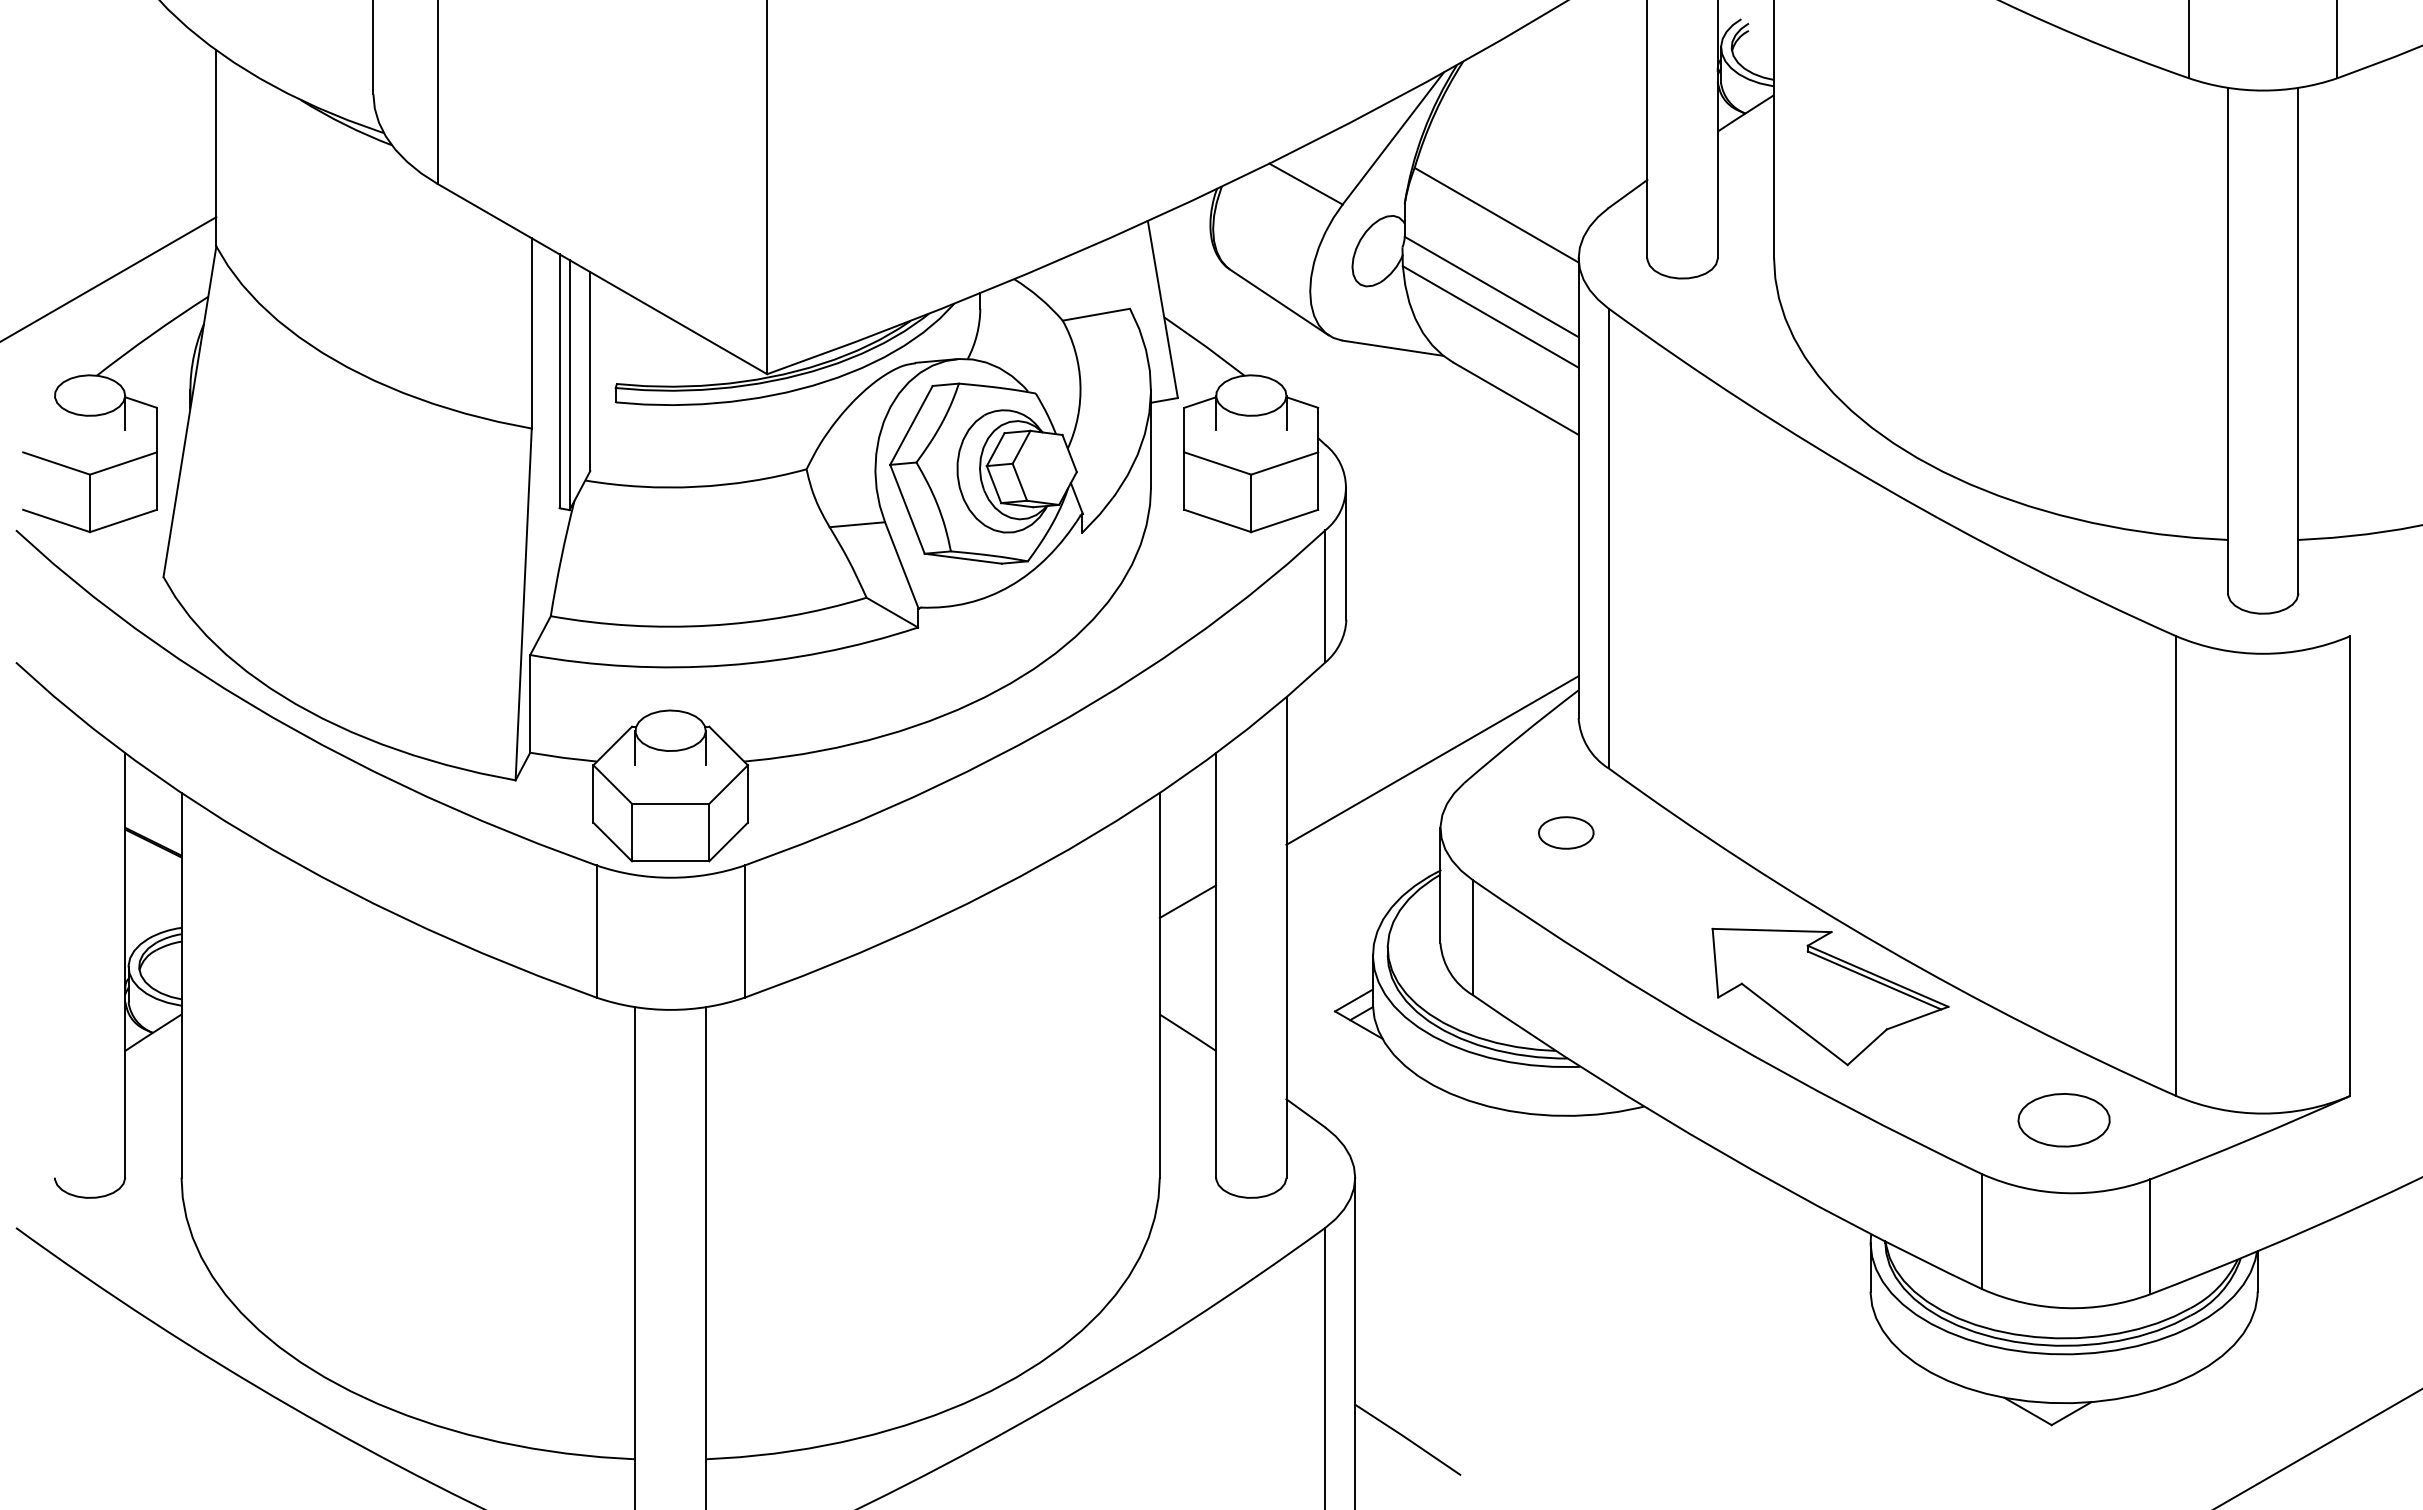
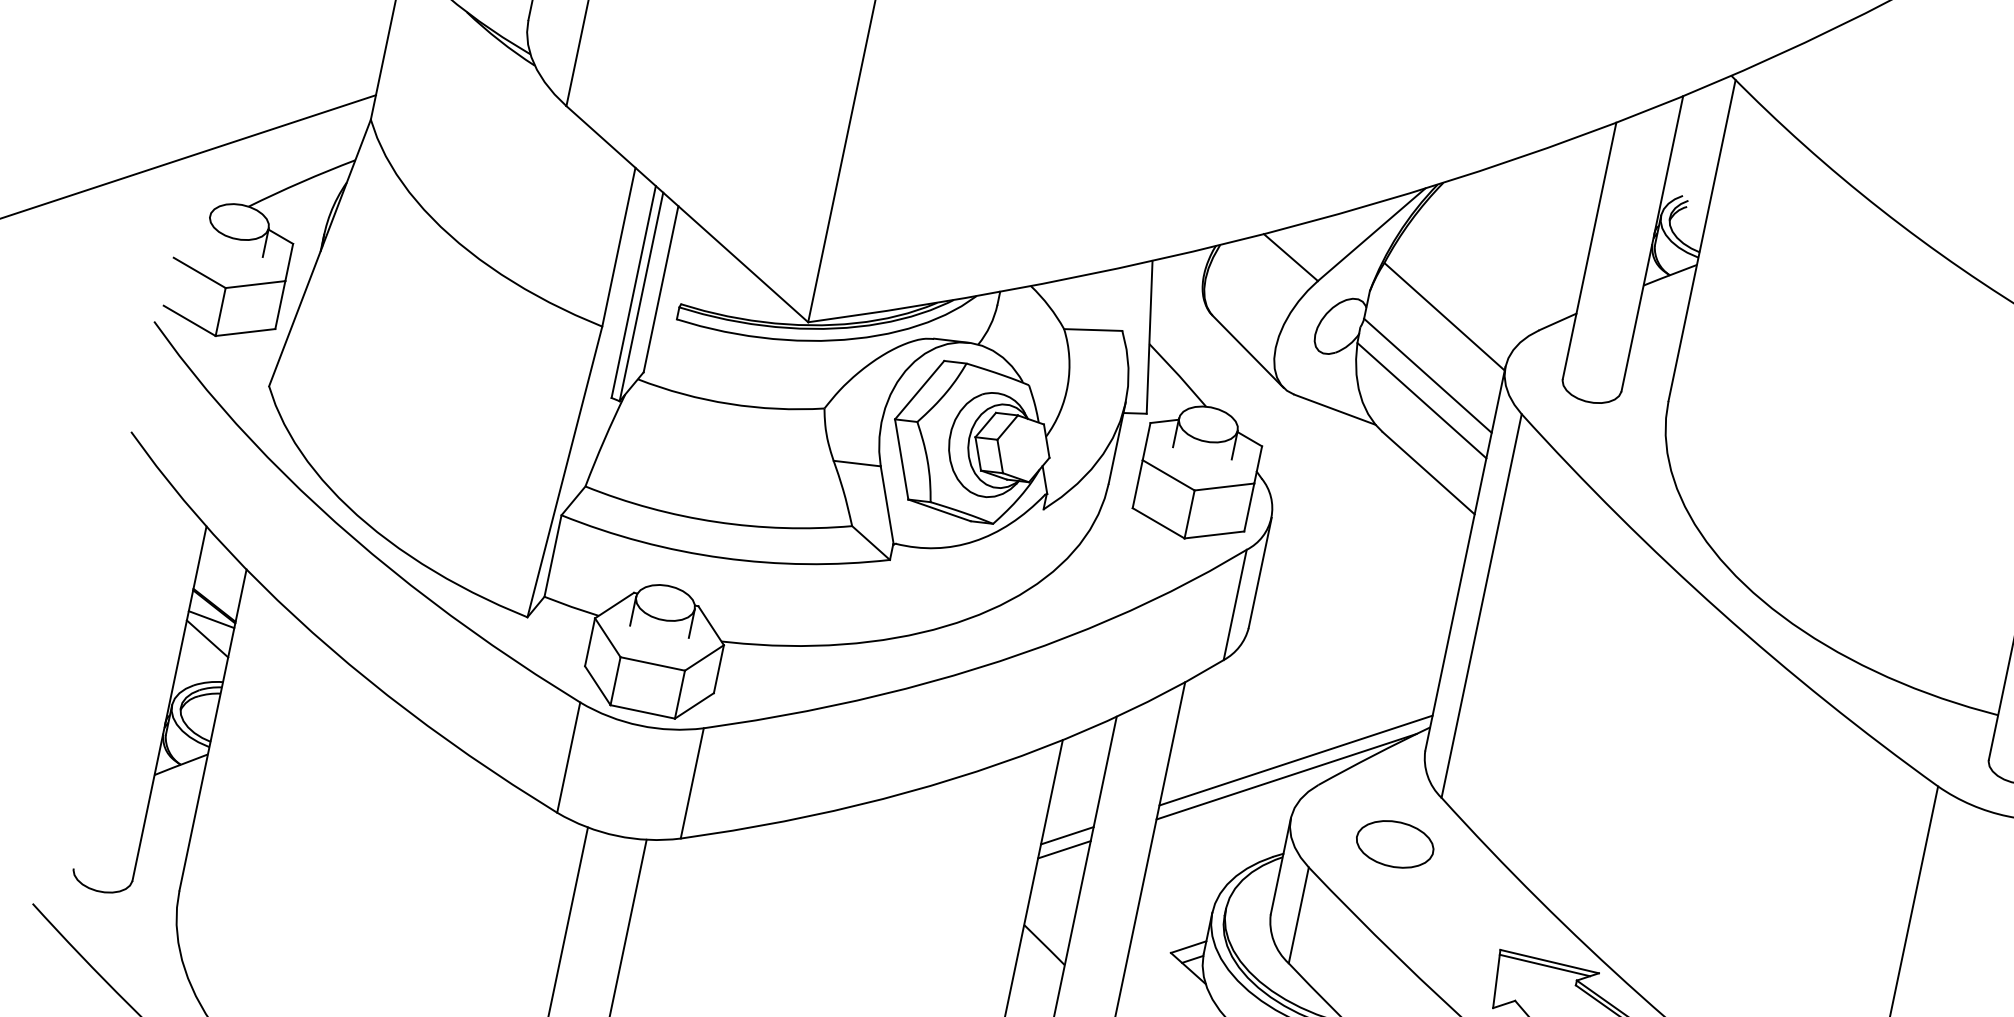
line: (1425, 781) -> (1286, 776), added
part: (1565, 832) -> (1394, 843), size x1.67
line: (153, 858) -> (211, 619), added
line: (153, 881) -> (207, 638), added
line: (1187, 918) -> (1064, 849), added
line: (1767, 935) -> (1545, 964), added

